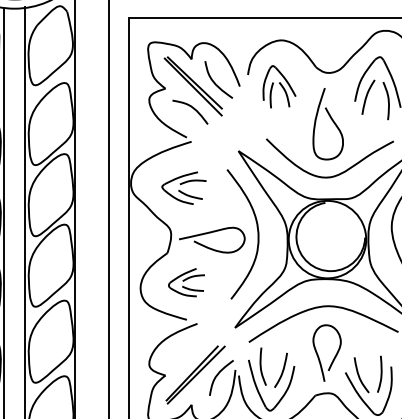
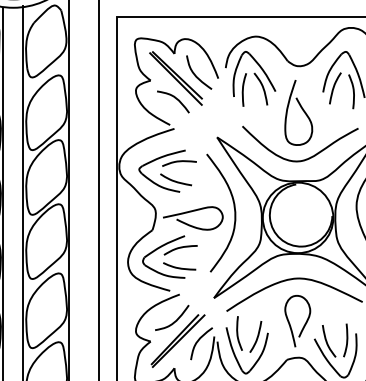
part: (279, 86) -> (254, 78), size x1.43
part: (183, 187) -> (167, 170), size x1.43
part: (186, 282) -> (169, 256), size x1.67
curve: (190, 353) -> (173, 321), added

